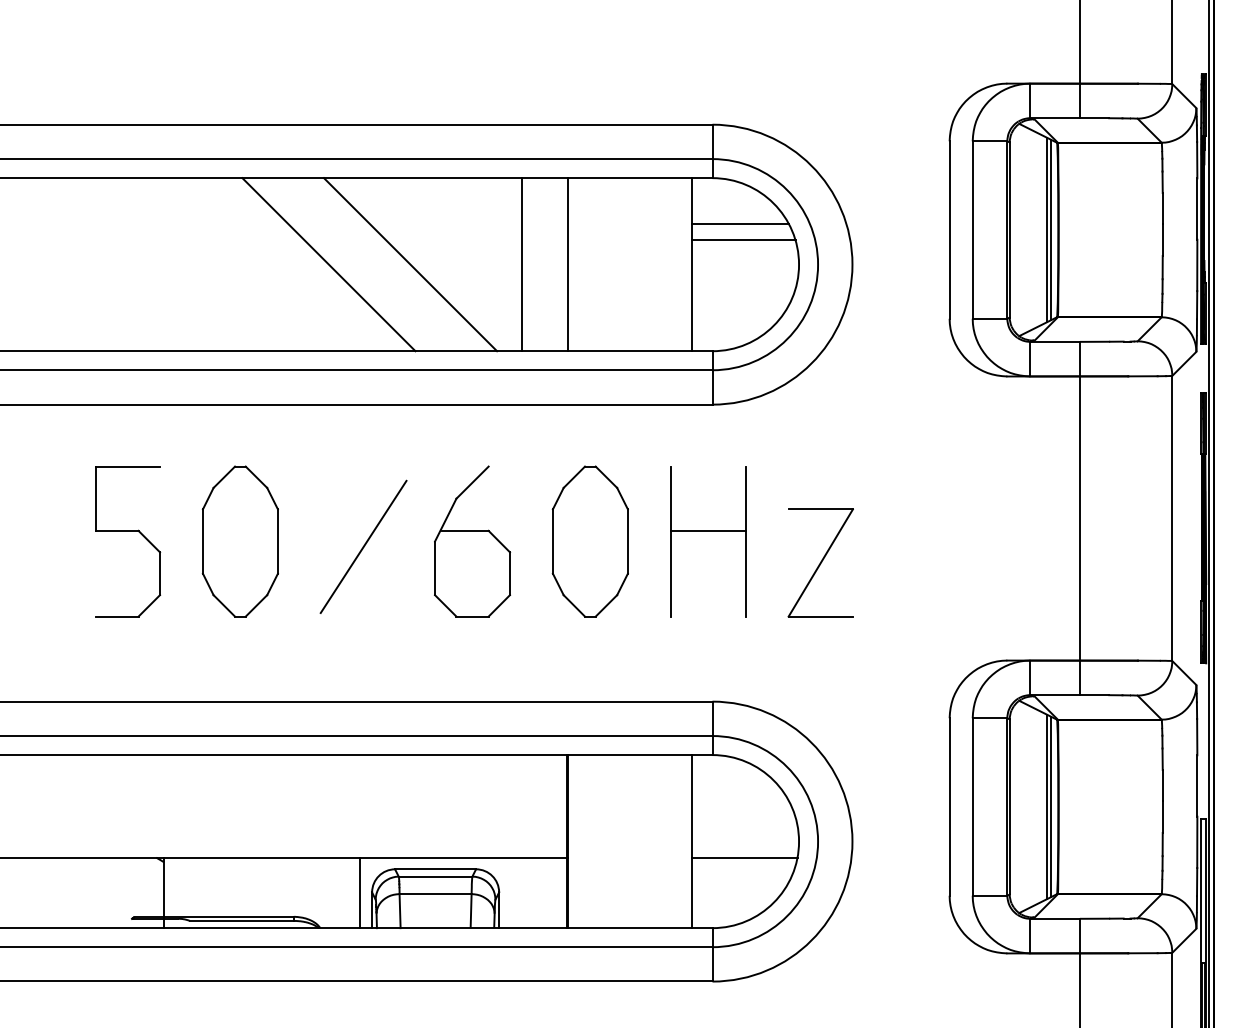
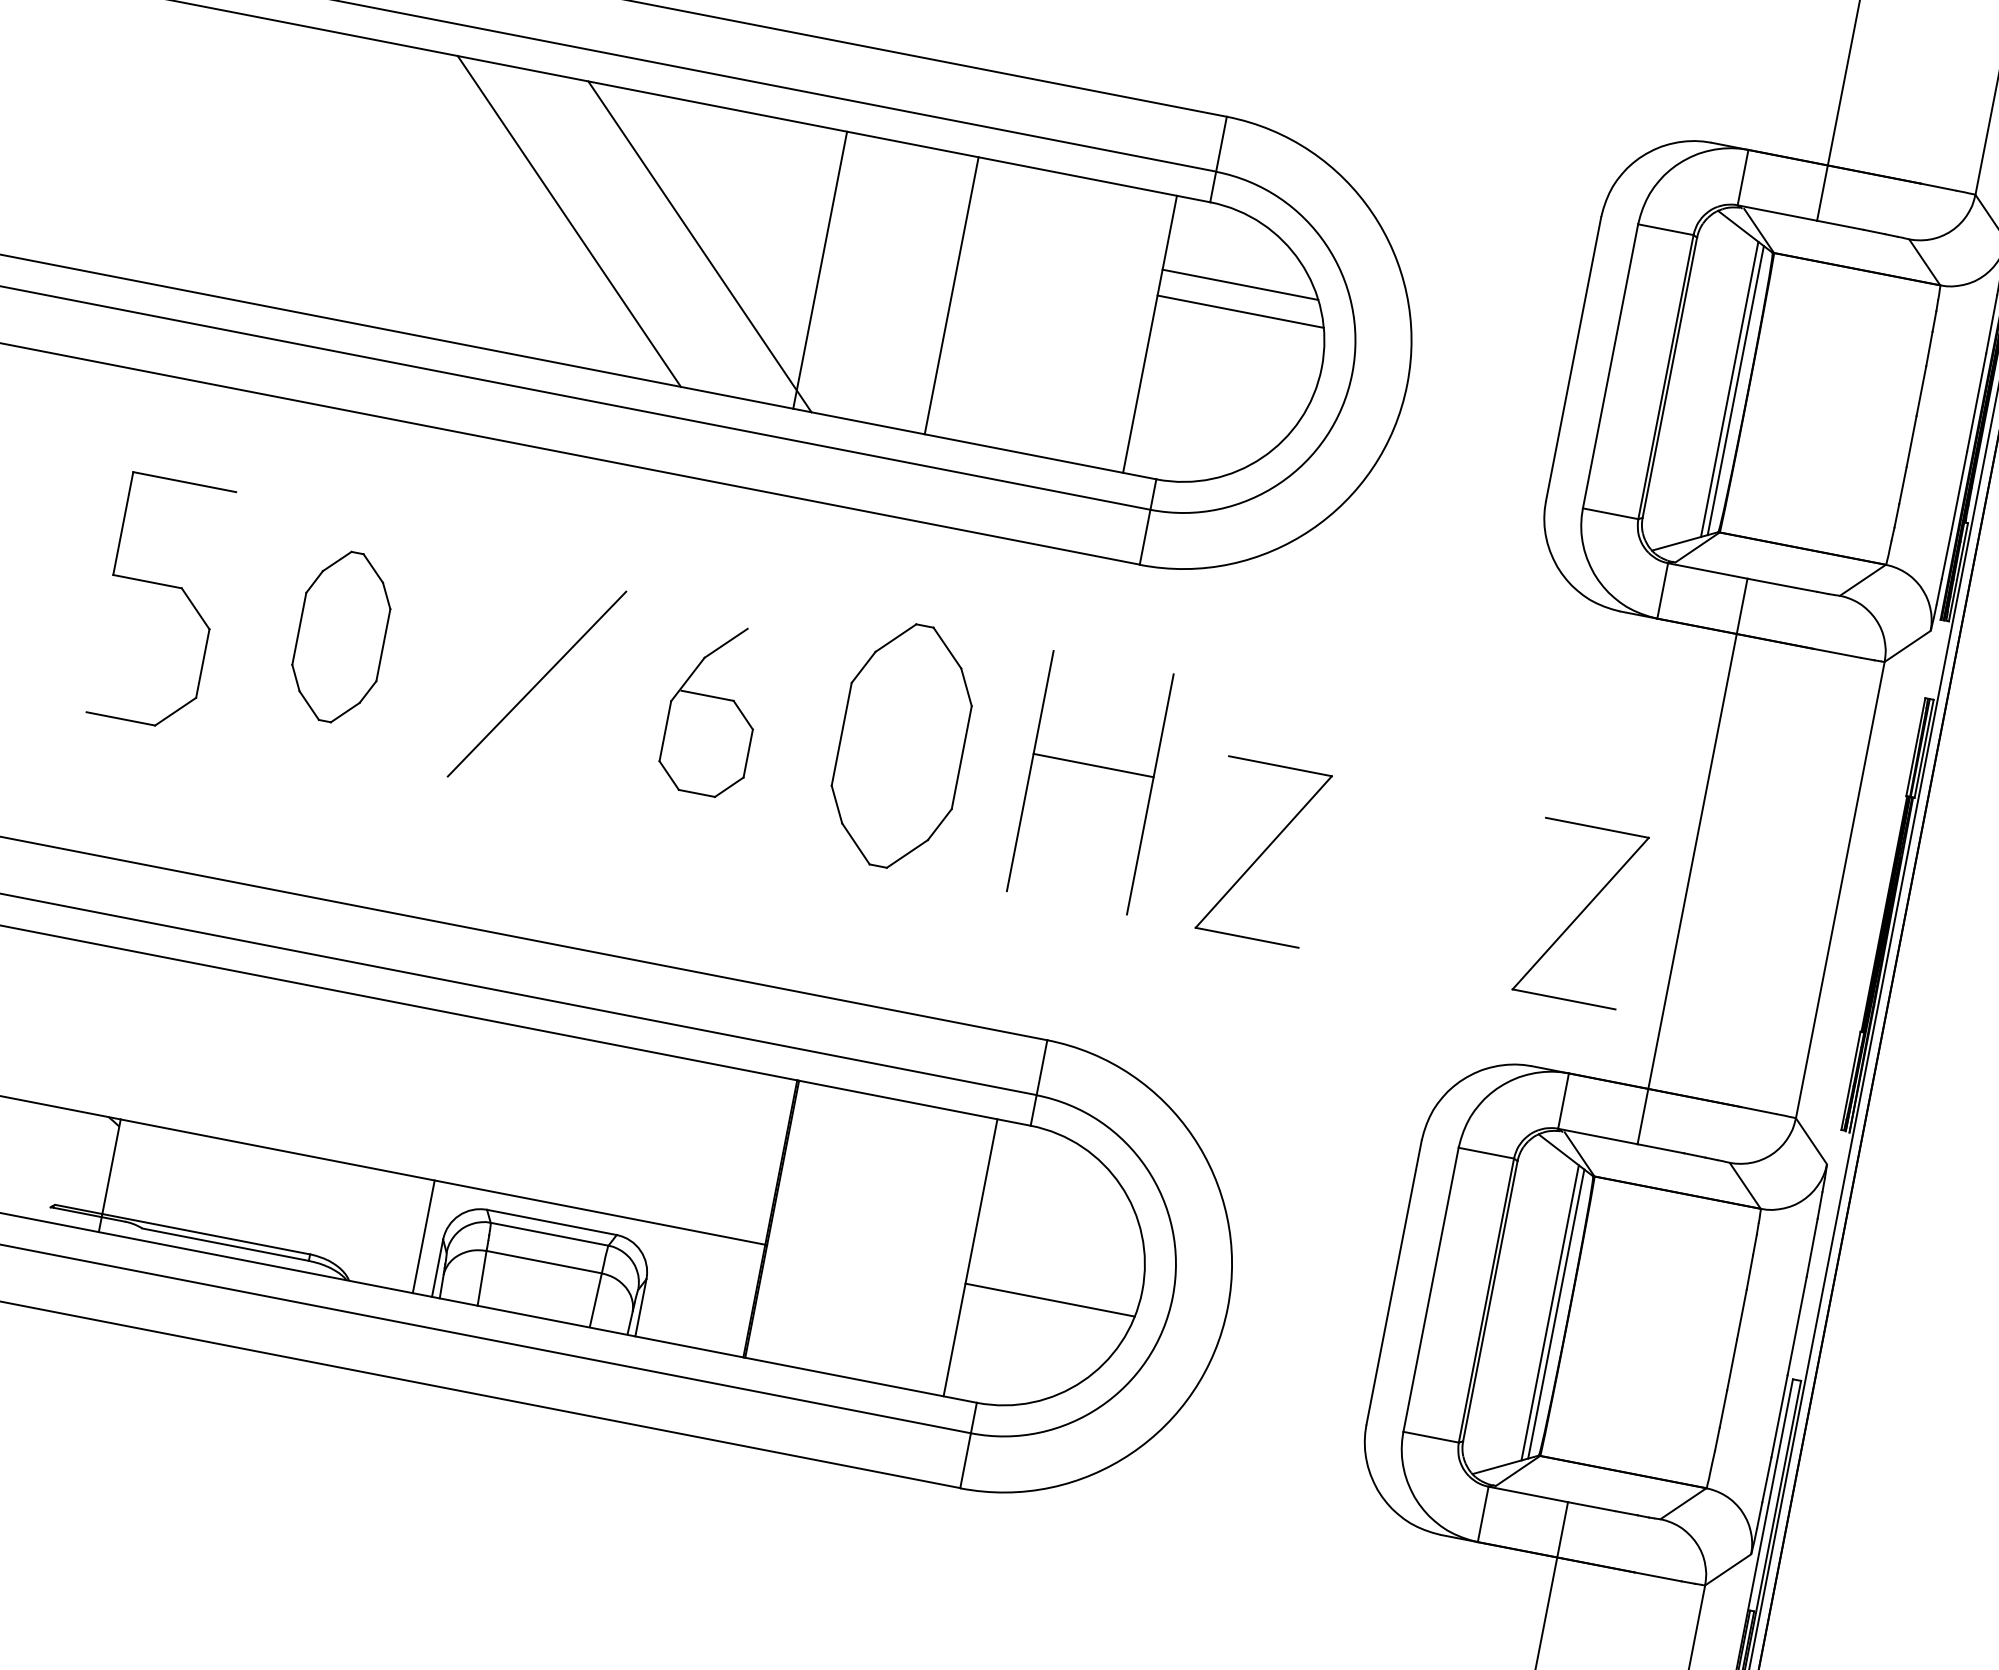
line: (521, 264) -> (819, 269), moved
part: (239, 541) -> (340, 636), size x0.7
part: (472, 541) -> (713, 709), size x0.7
part: (1018, 562) -> (1580, 912), added

